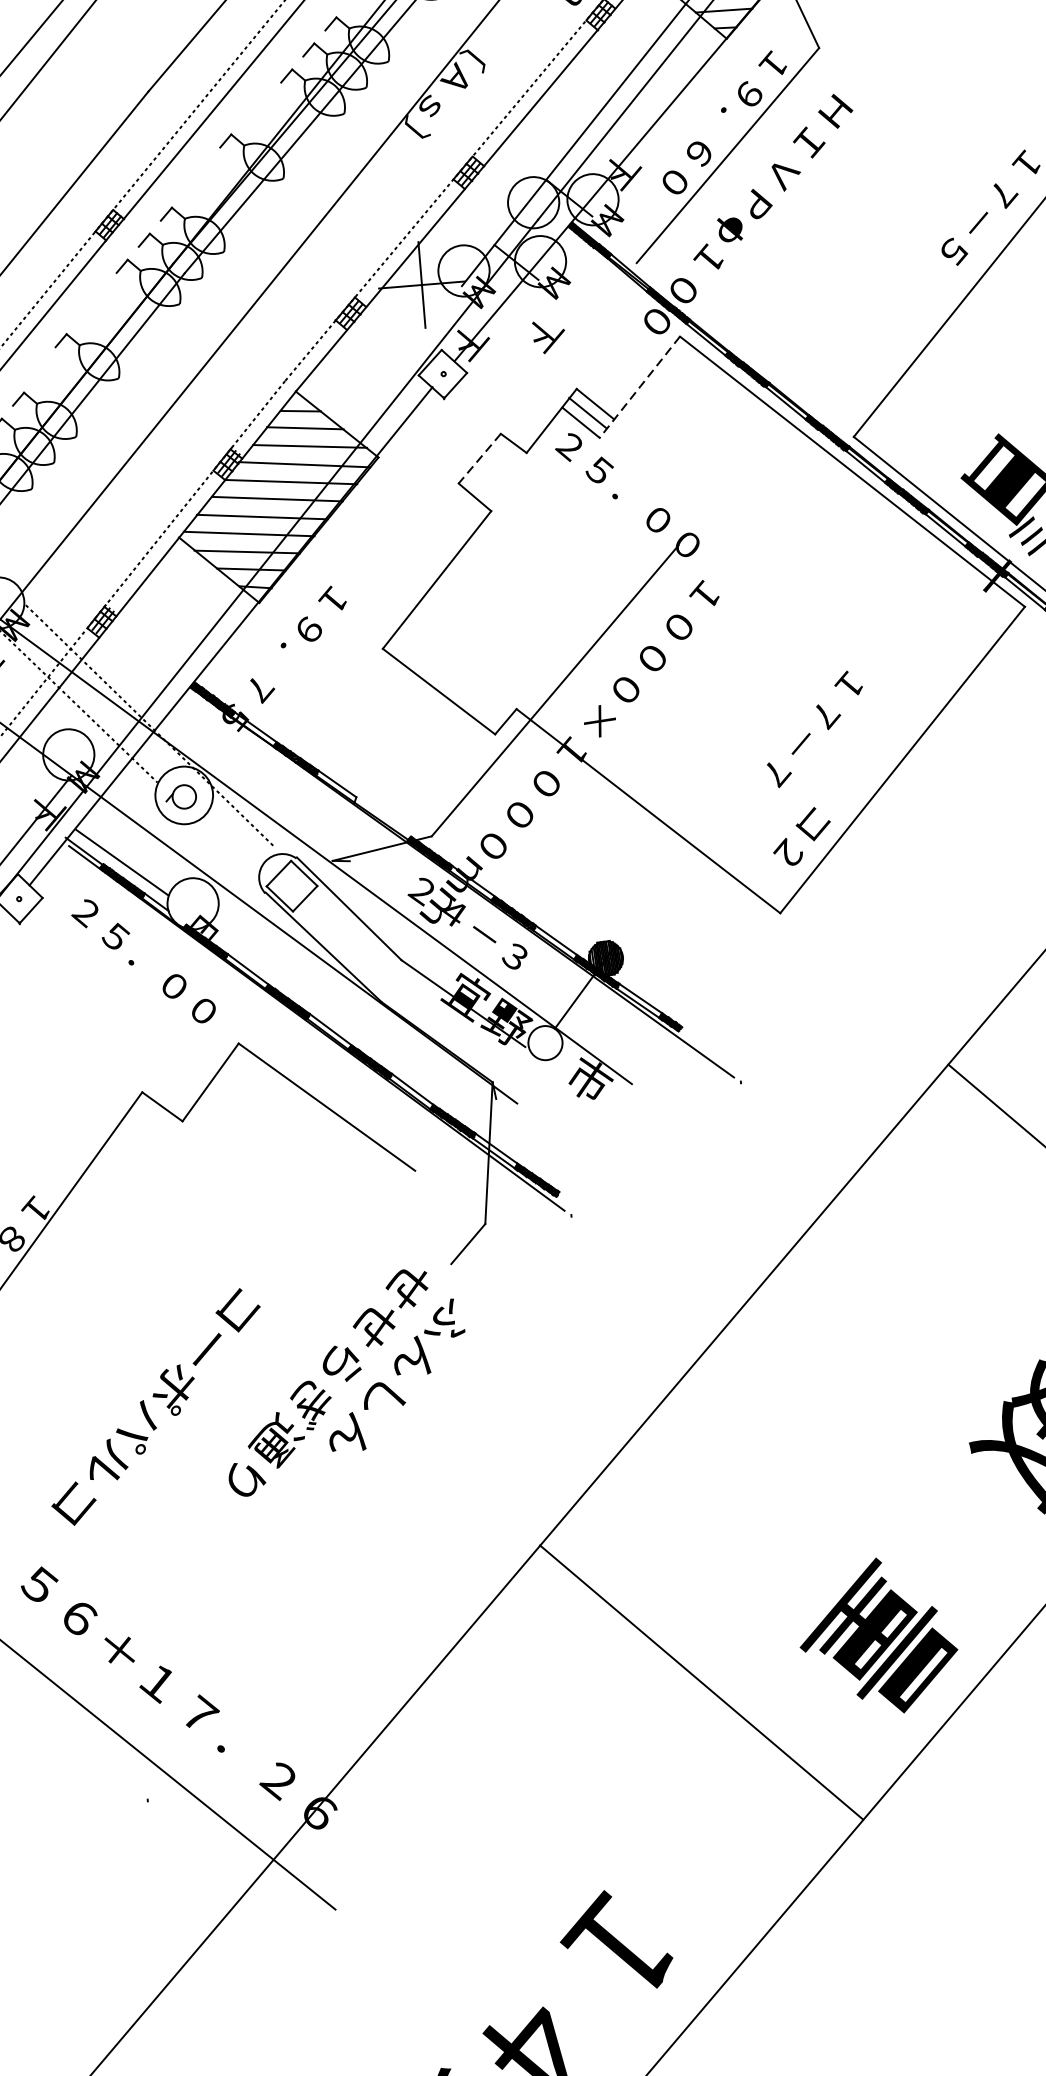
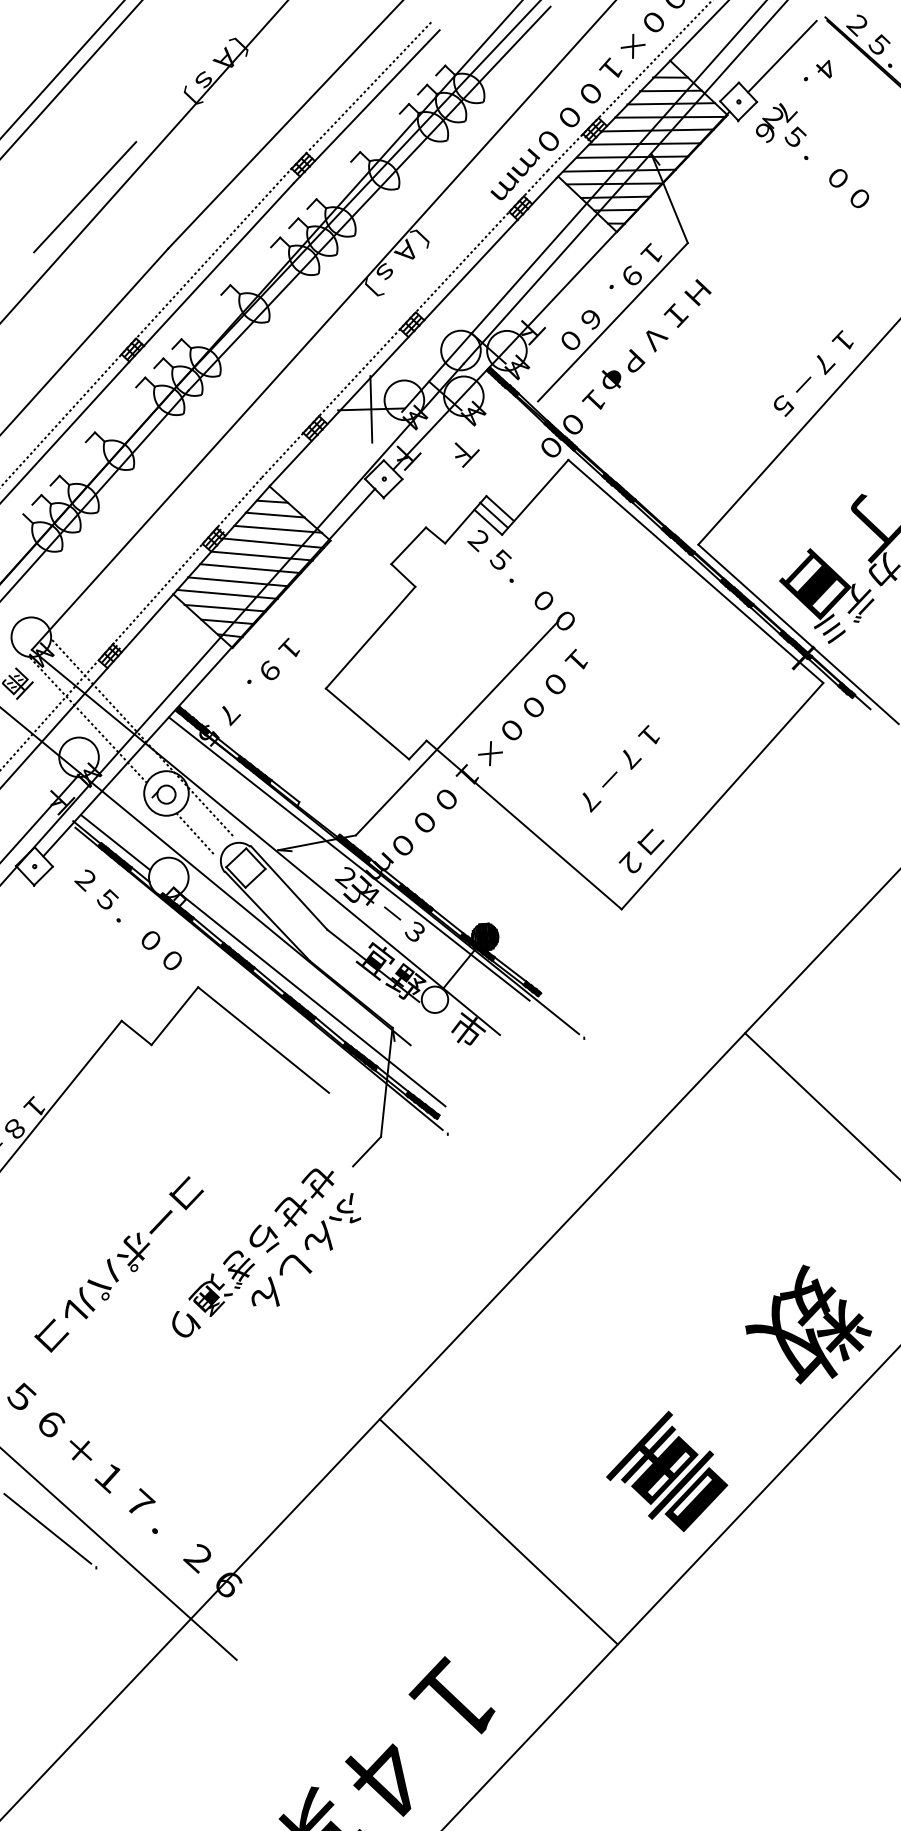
line: (640, 387) -> (535, 497), dashed -> solid
line: (479, 459) -> (408, 546), dashed -> solid
text: (814, 728) -> (620, 768), moved
line: (223, 845) -> (194, 833), added
line: (425, 866) -> (349, 858), added
line: (387, 1051) -> (312, 999), added
line: (701, 1682) -> (498, 1531), moved
line: (81, 1753) -> (47, 1528), added

